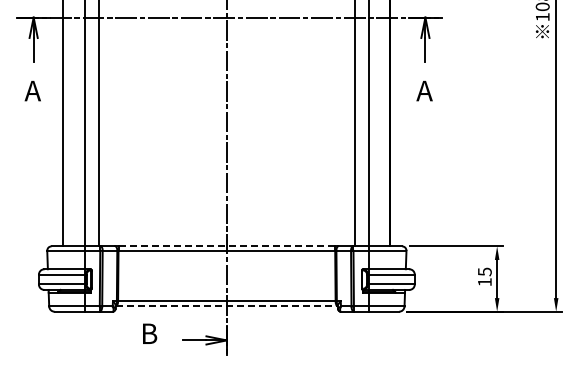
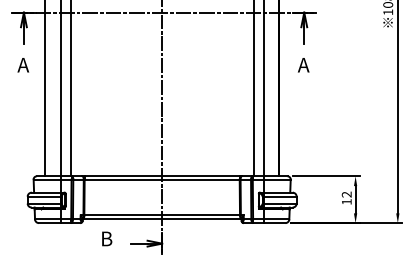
line: (226, 246) -> (161, 176), dashed -> solid
text: (484, 271) -> (346, 194), 15 -> 12
line: (226, 306) -> (161, 219), dashed -> solid

